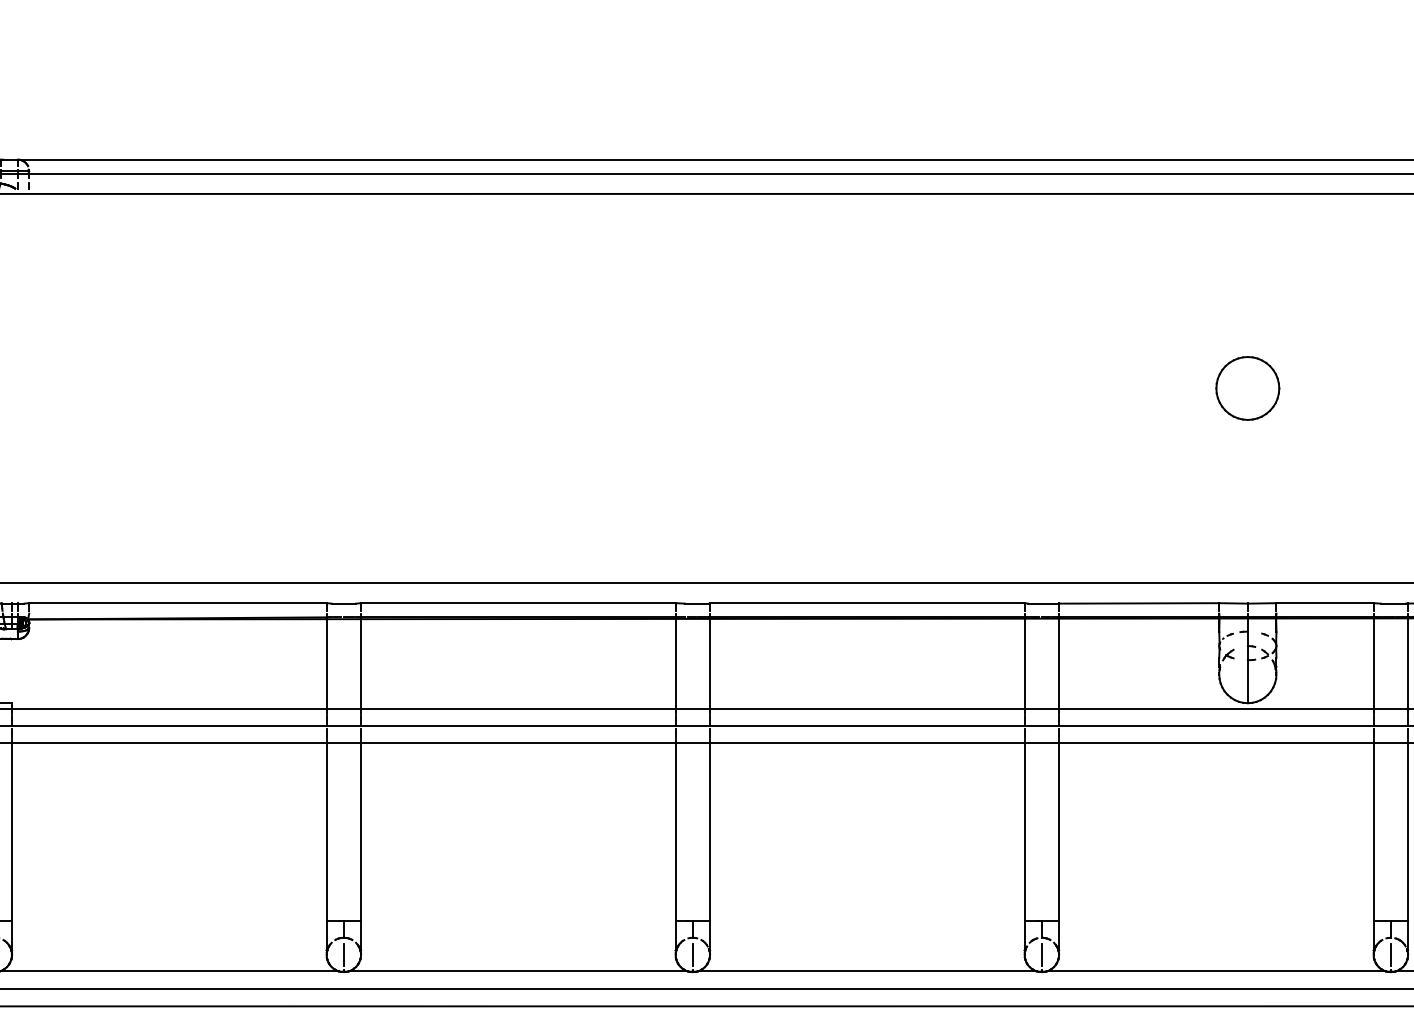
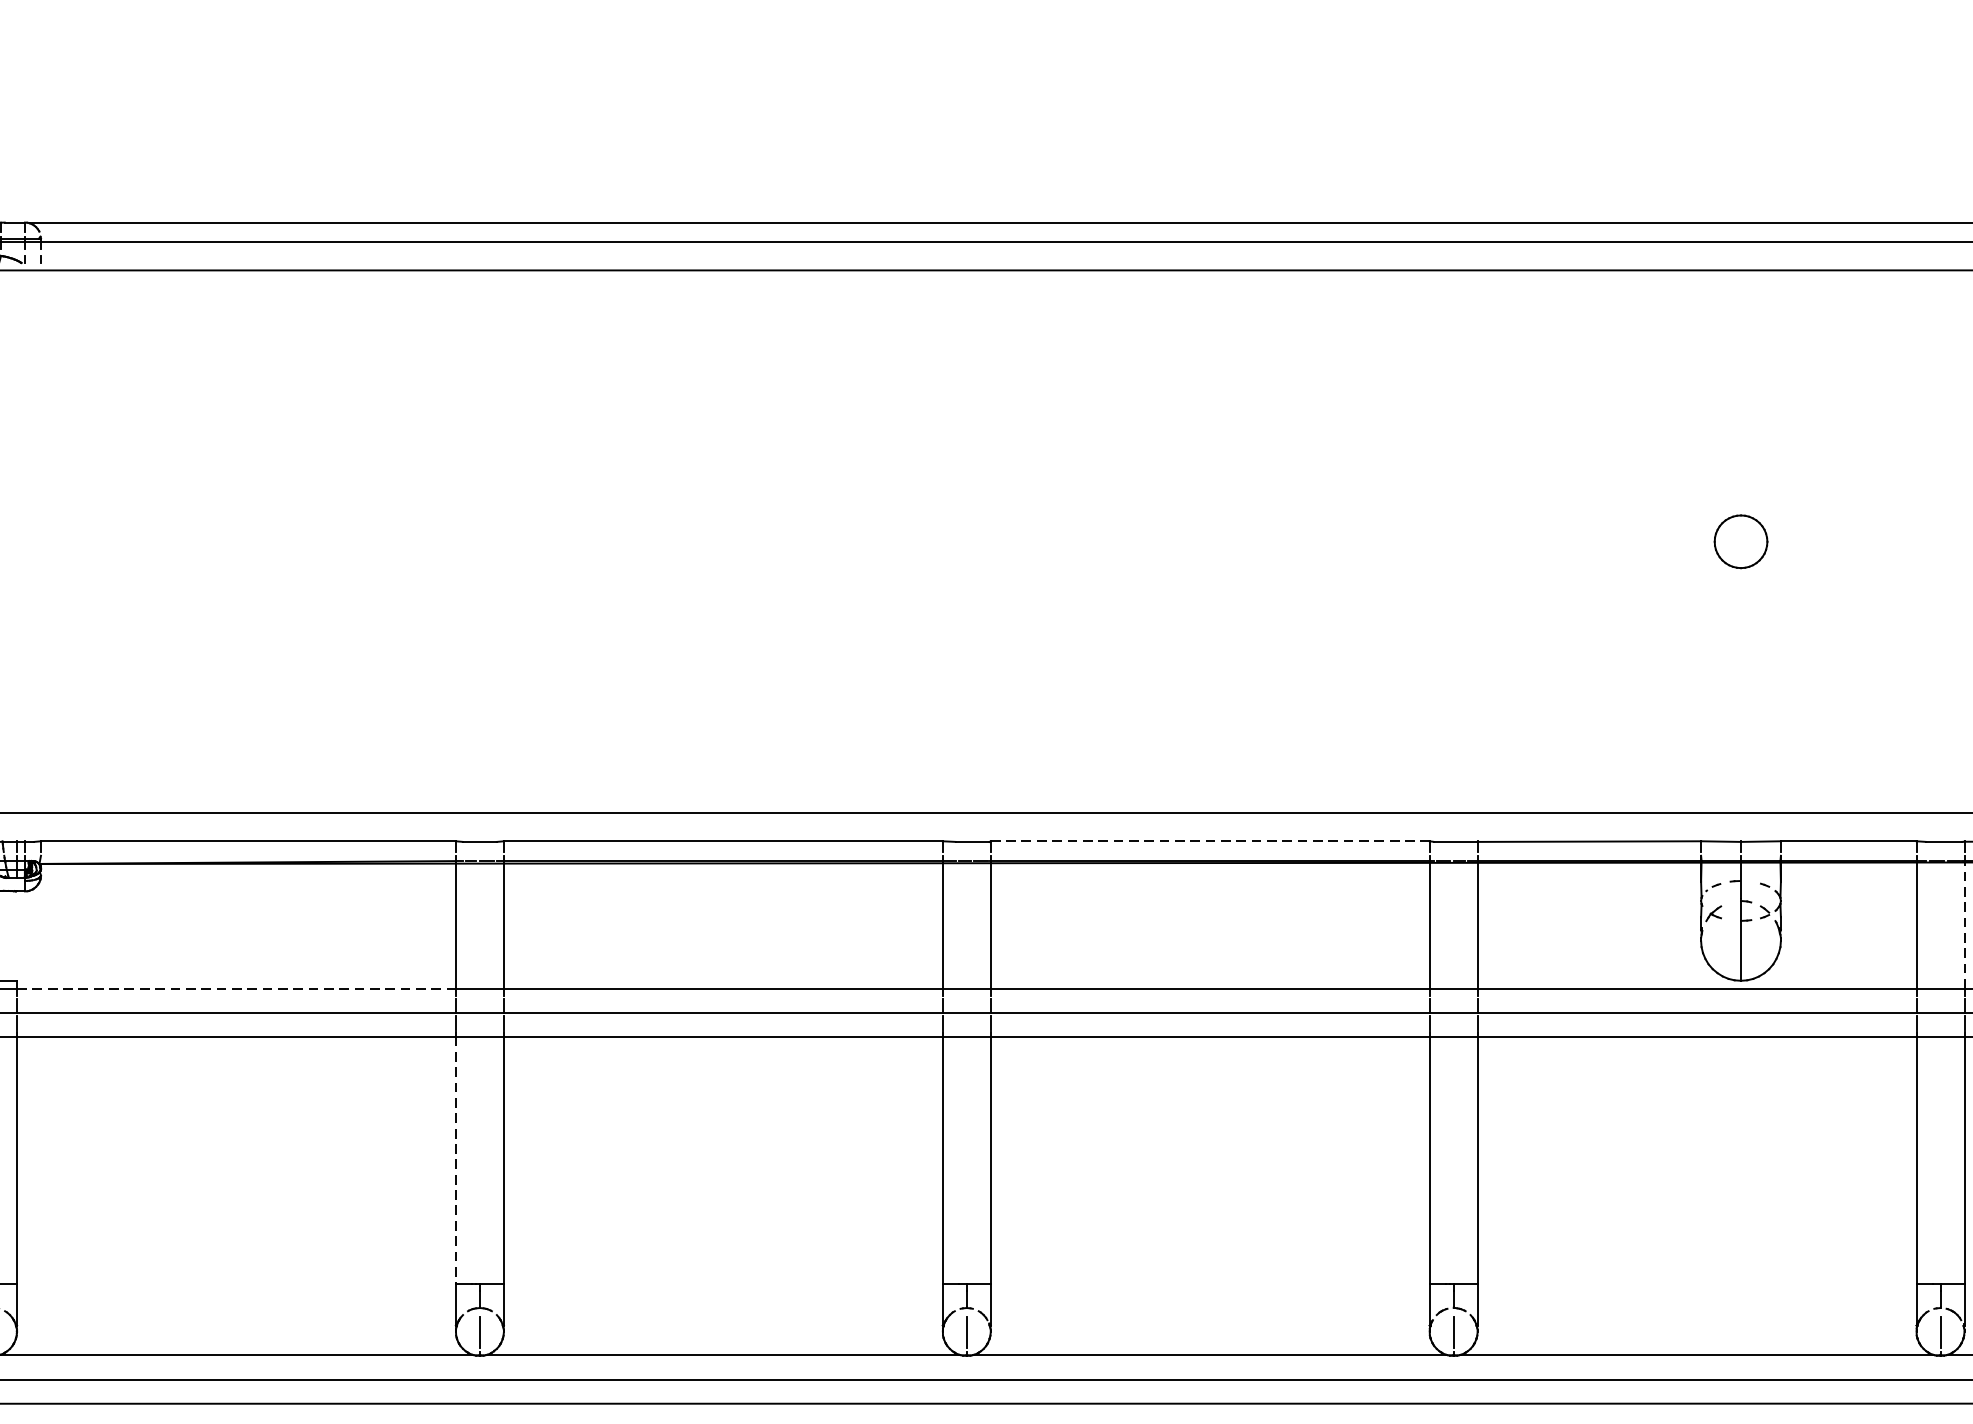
part: (1247, 388) -> (1740, 541), size x0.6
line: (867, 603) -> (1210, 841), solid -> dashed
line: (1408, 663) -> (1965, 925), solid -> dashed
line: (169, 708) -> (236, 988), solid -> dashed
line: (326, 831) -> (455, 1159), solid -> dashed

